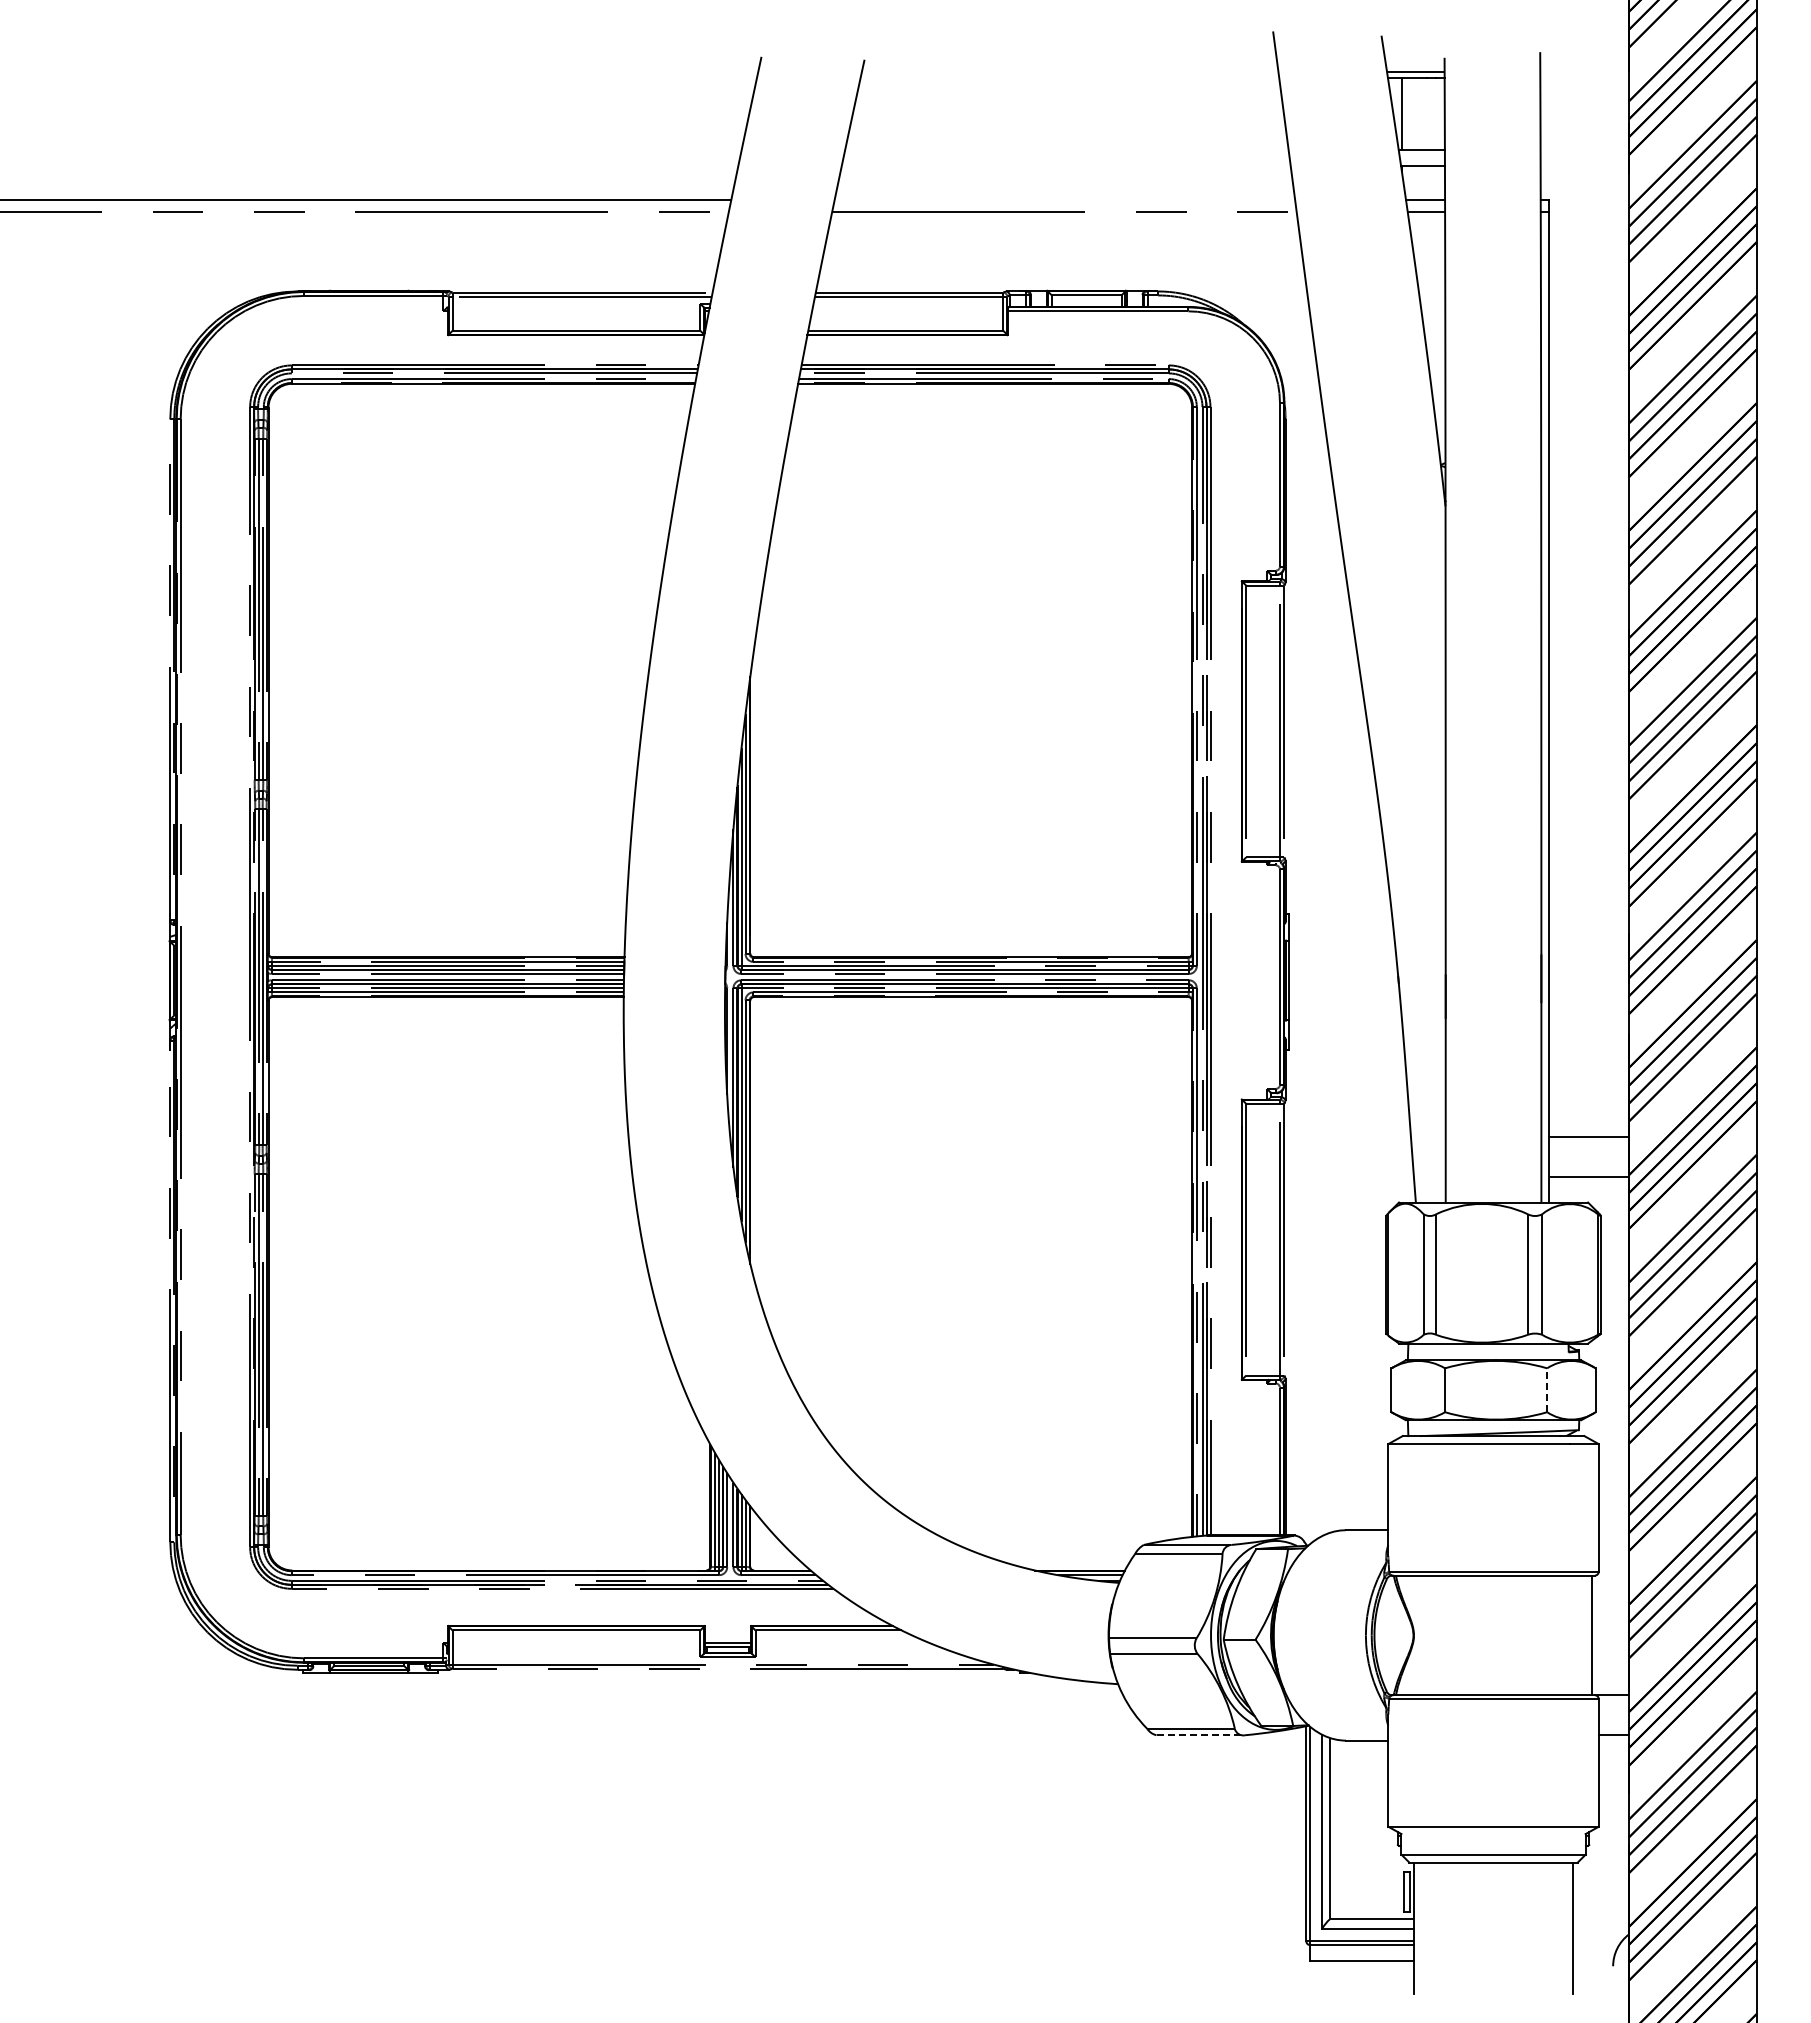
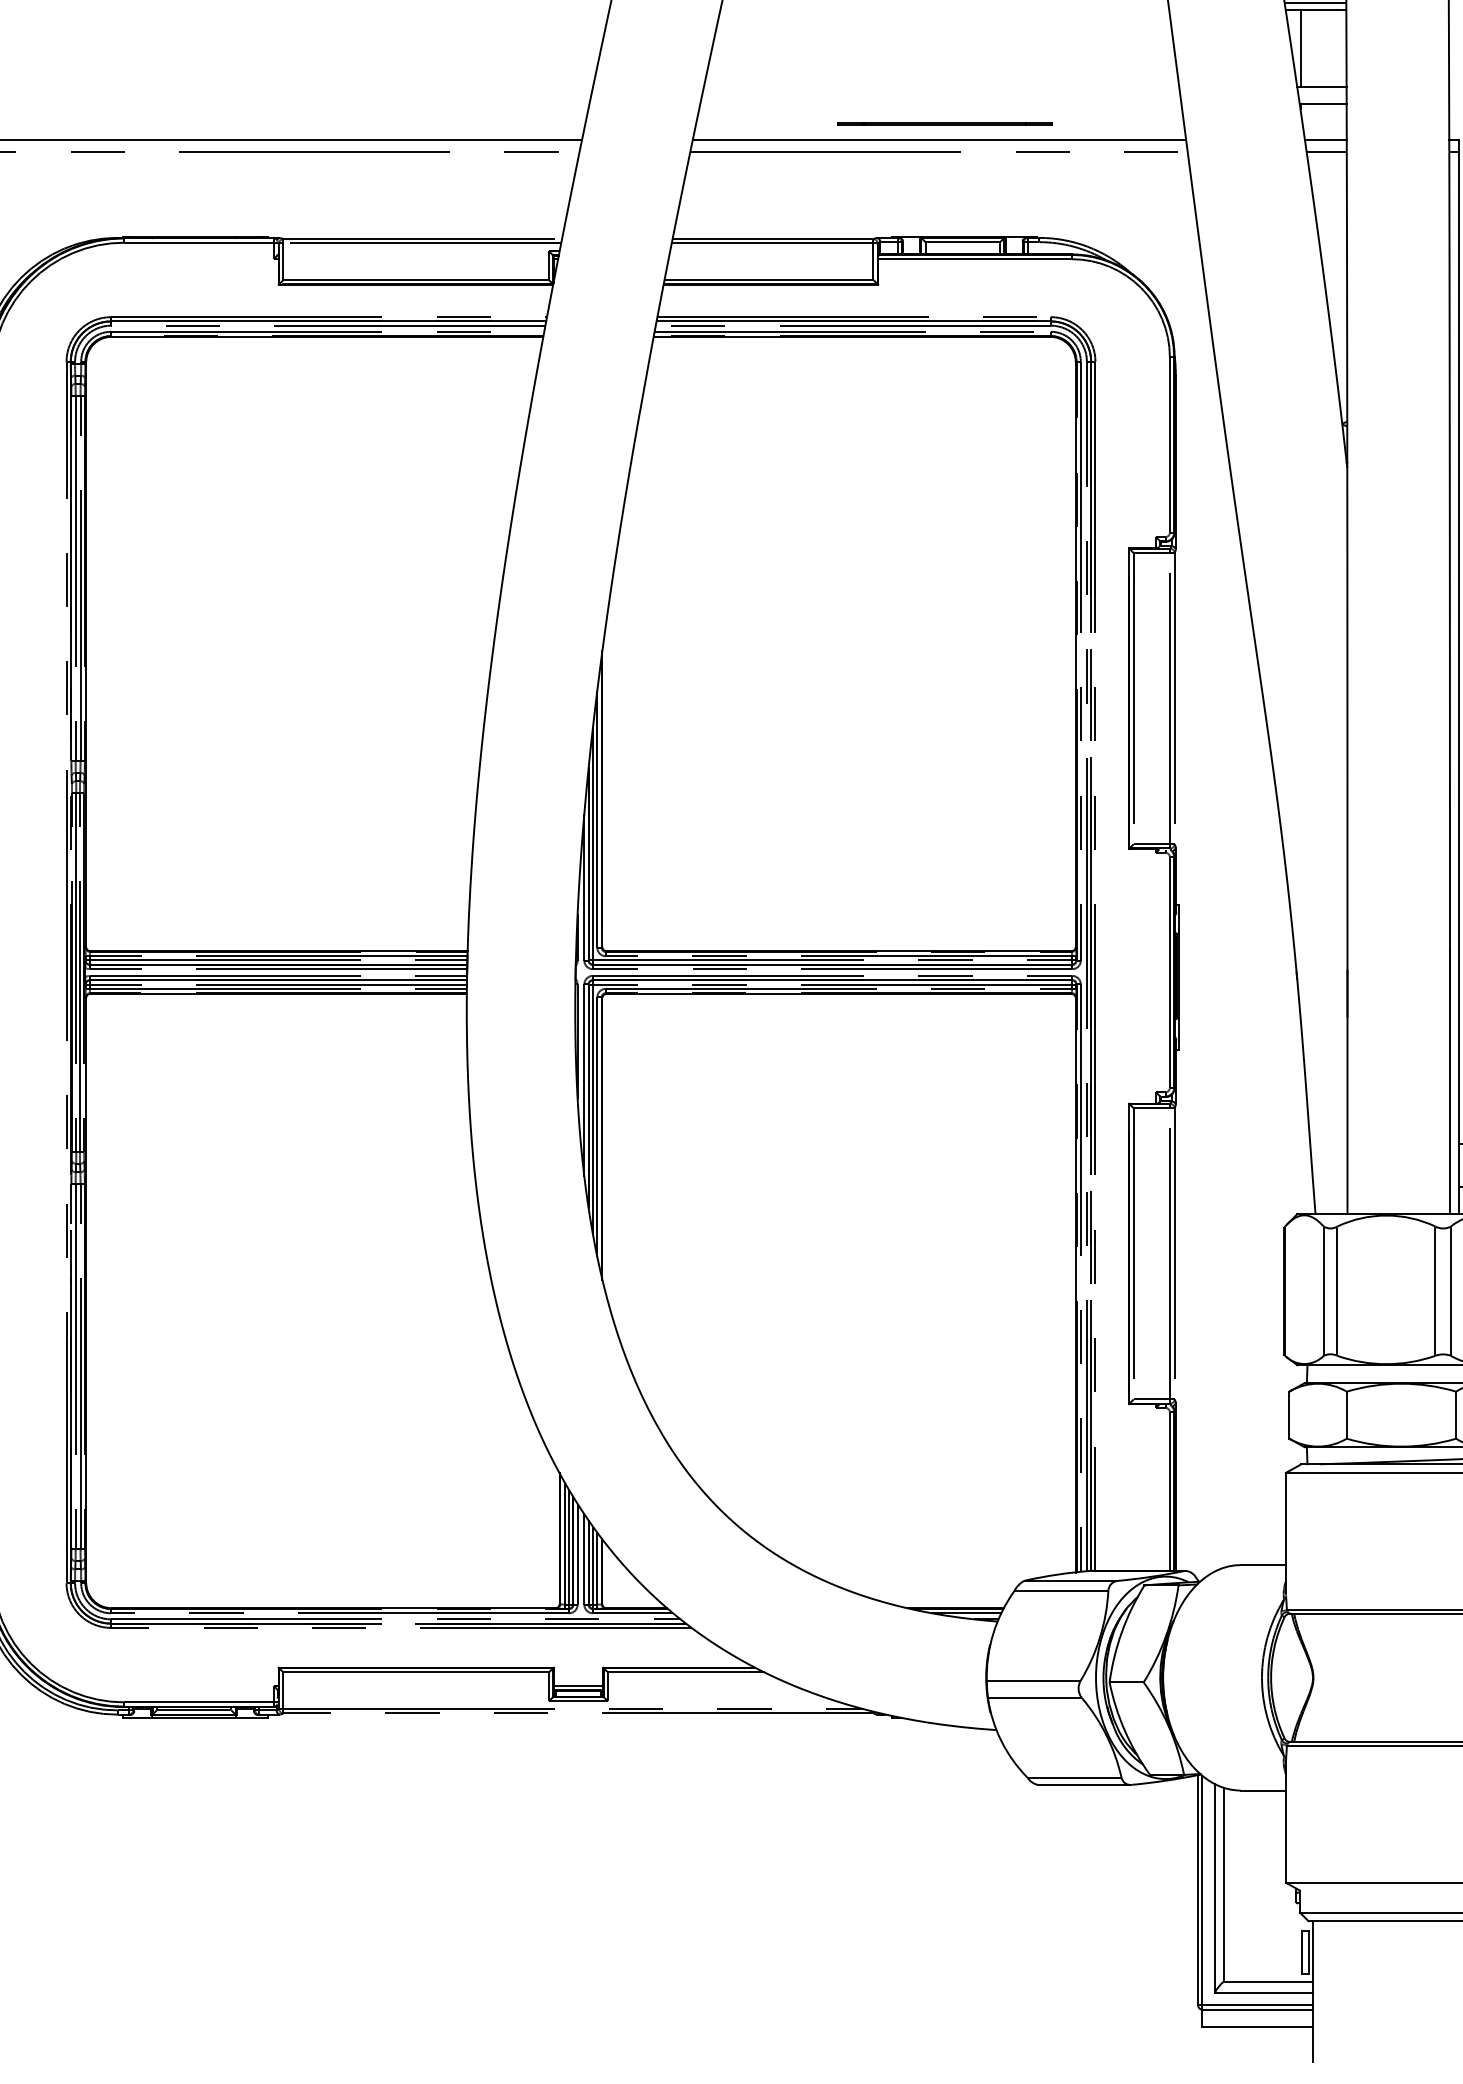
line: (1069, 184) -> (944, 123), added
line: (1064, 199) -> (939, 139), added
line: (1547, 1390) -> (1456, 1415), dashed -> solid
line: (1200, 1735) -> (1084, 1785), dashed -> solid

